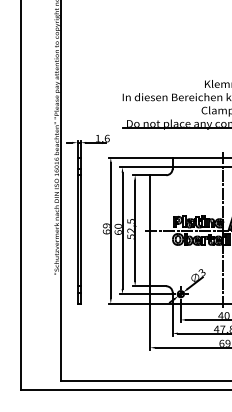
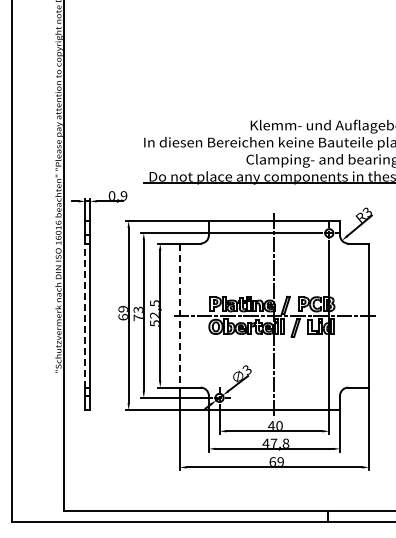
text: (102, 138) -> (117, 195), 1,6 -> 0,9
text: (117, 229) -> (137, 313), 60 -> 73
line: (77, 230) -> (85, 315), solid -> dashed
line: (149, 231) -> (179, 316), solid -> dashed

